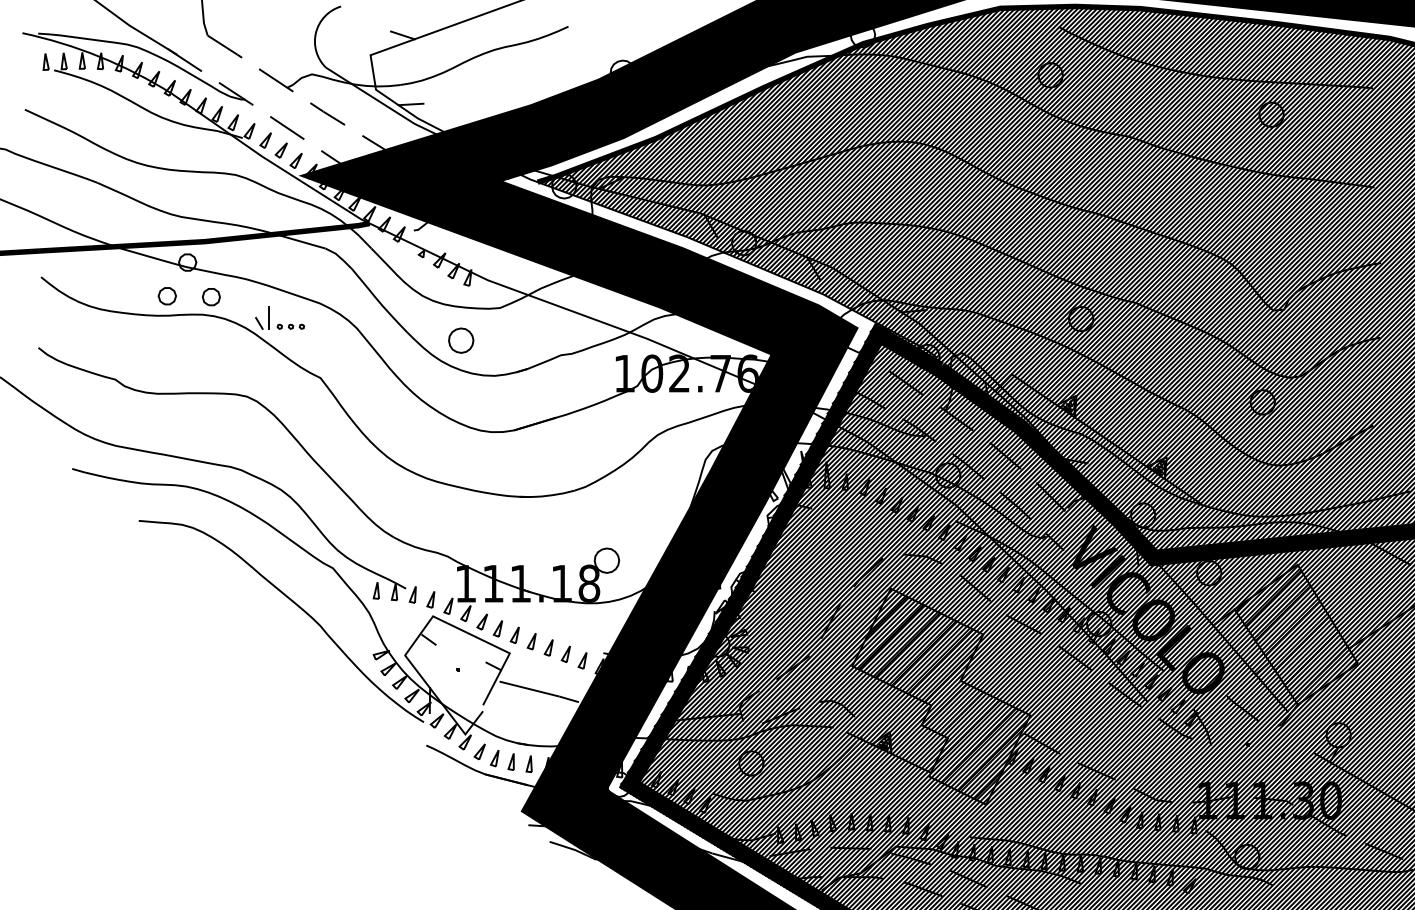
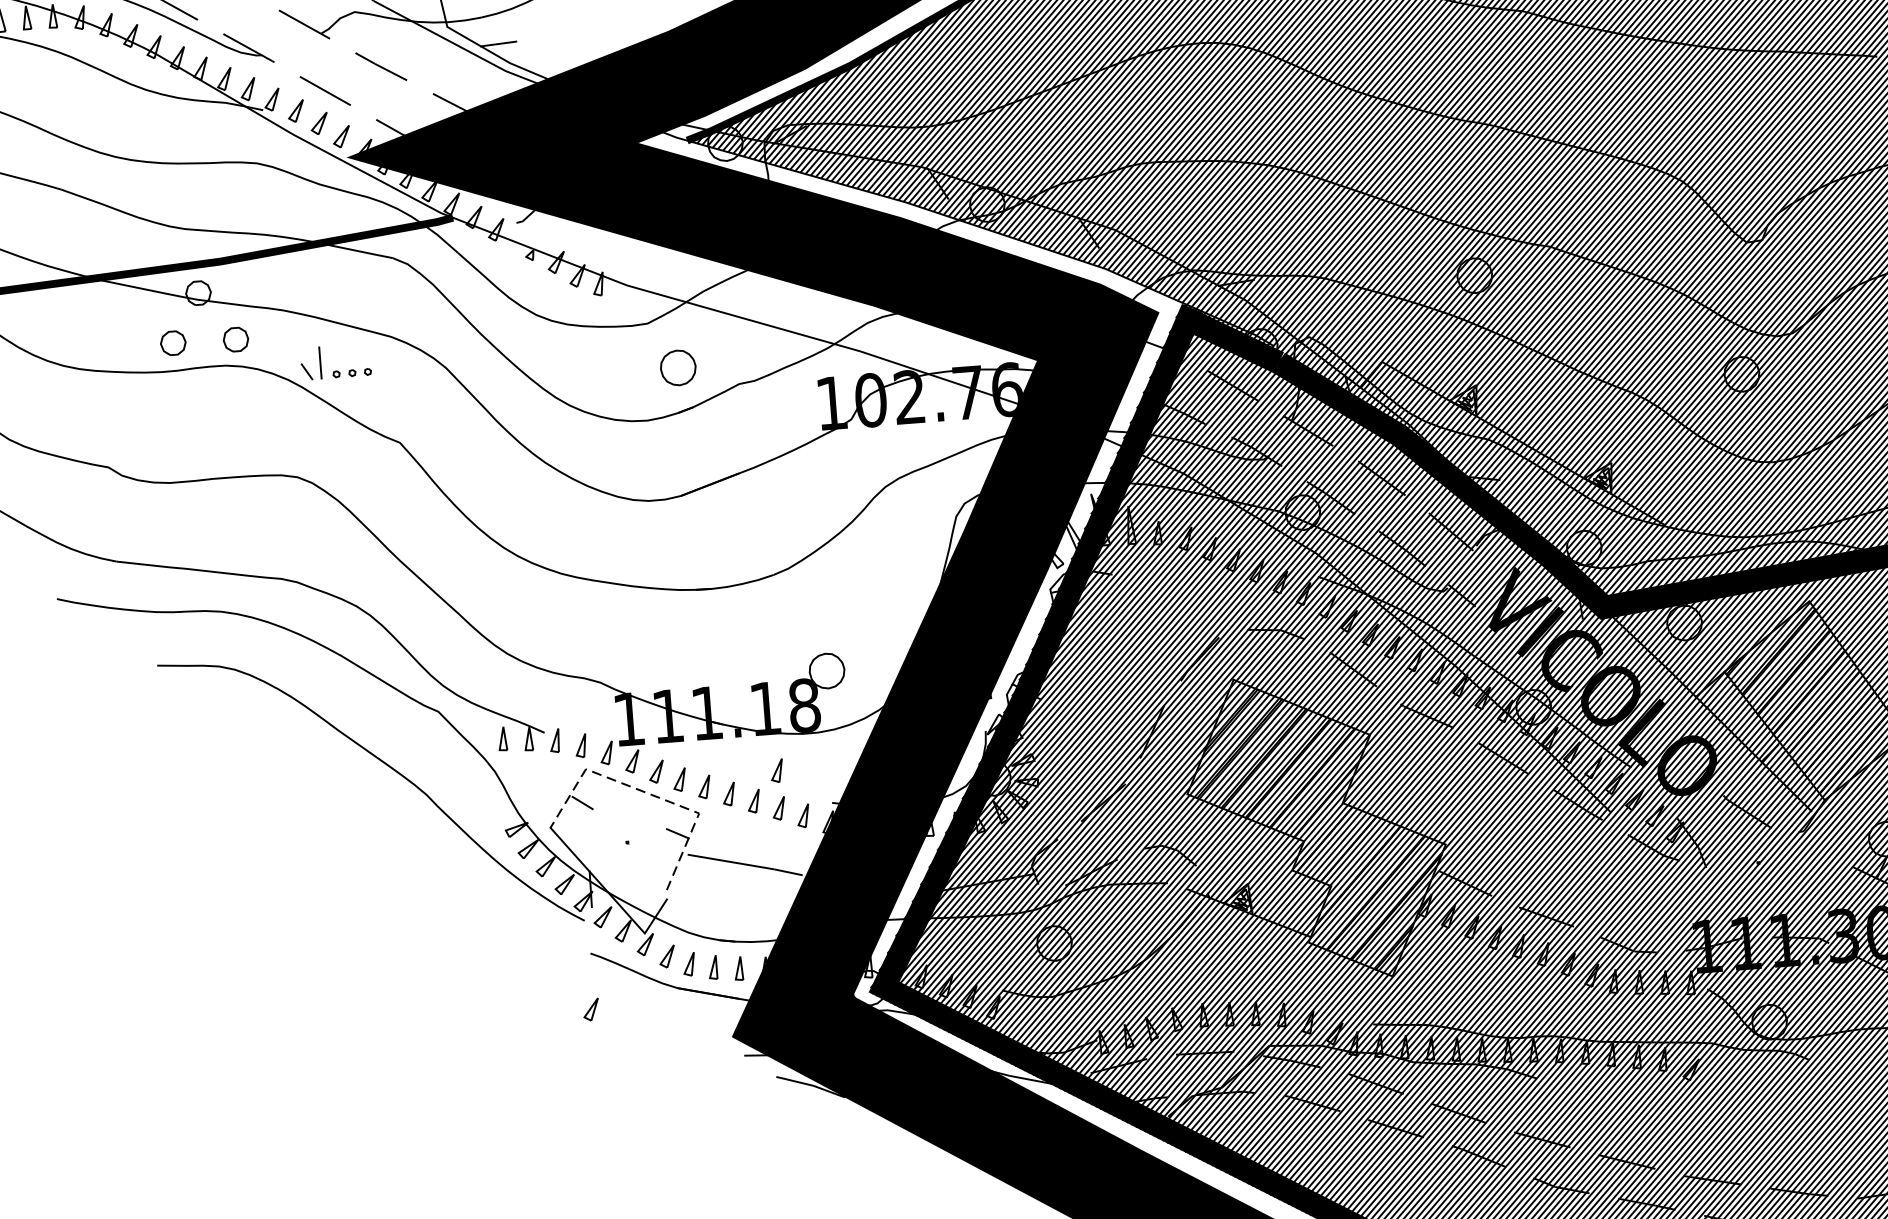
part: (461, 340) -> (678, 367), moved
part: (566, 627) -> (776, 770), added
line: (475, 637) -> (648, 794), solid -> dashed
part: (423, 784) -> (590, 1009), added

